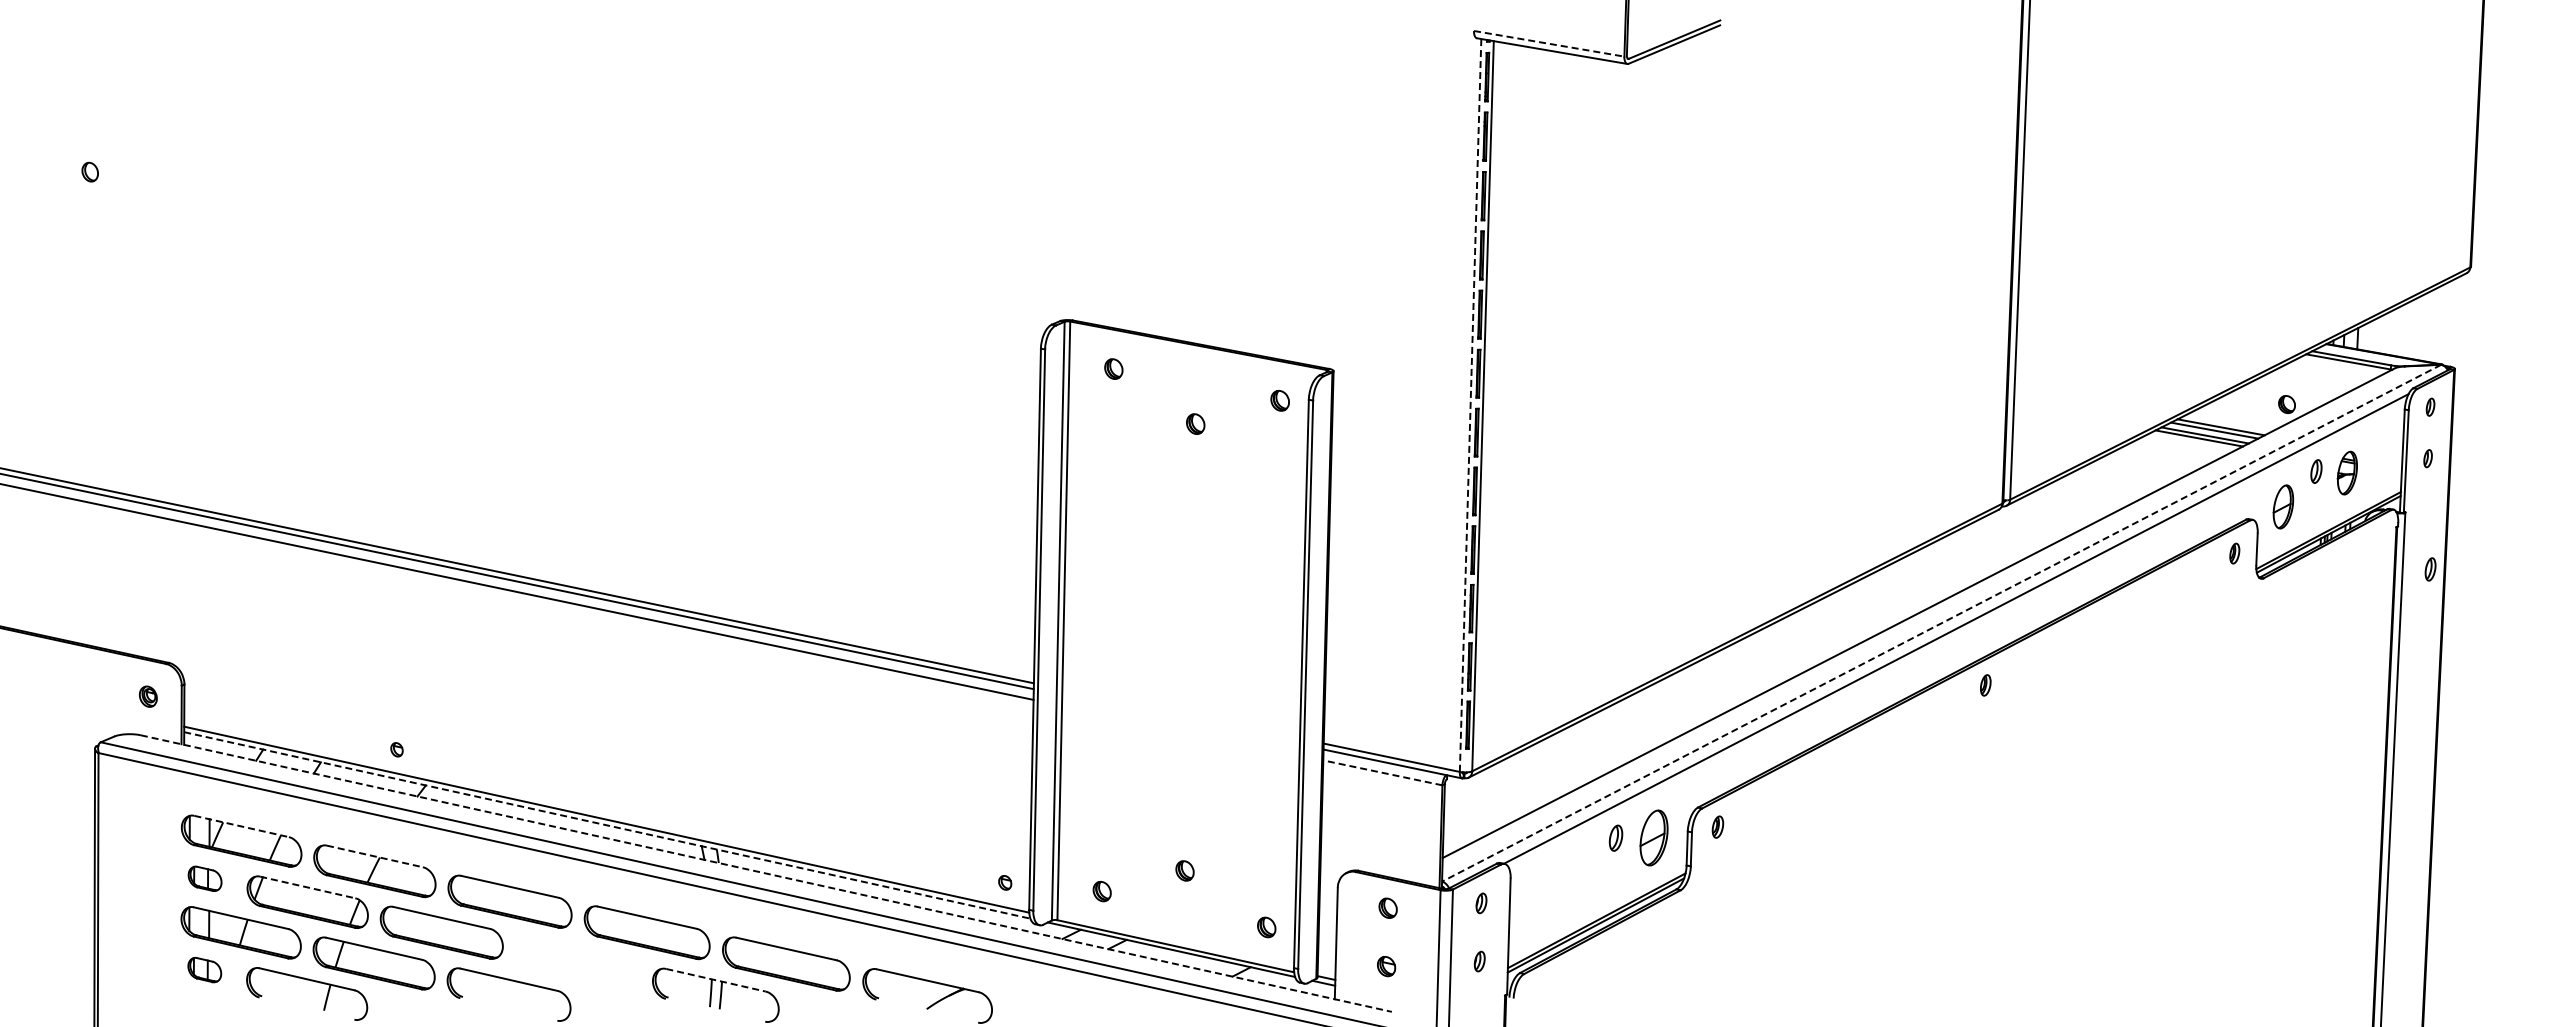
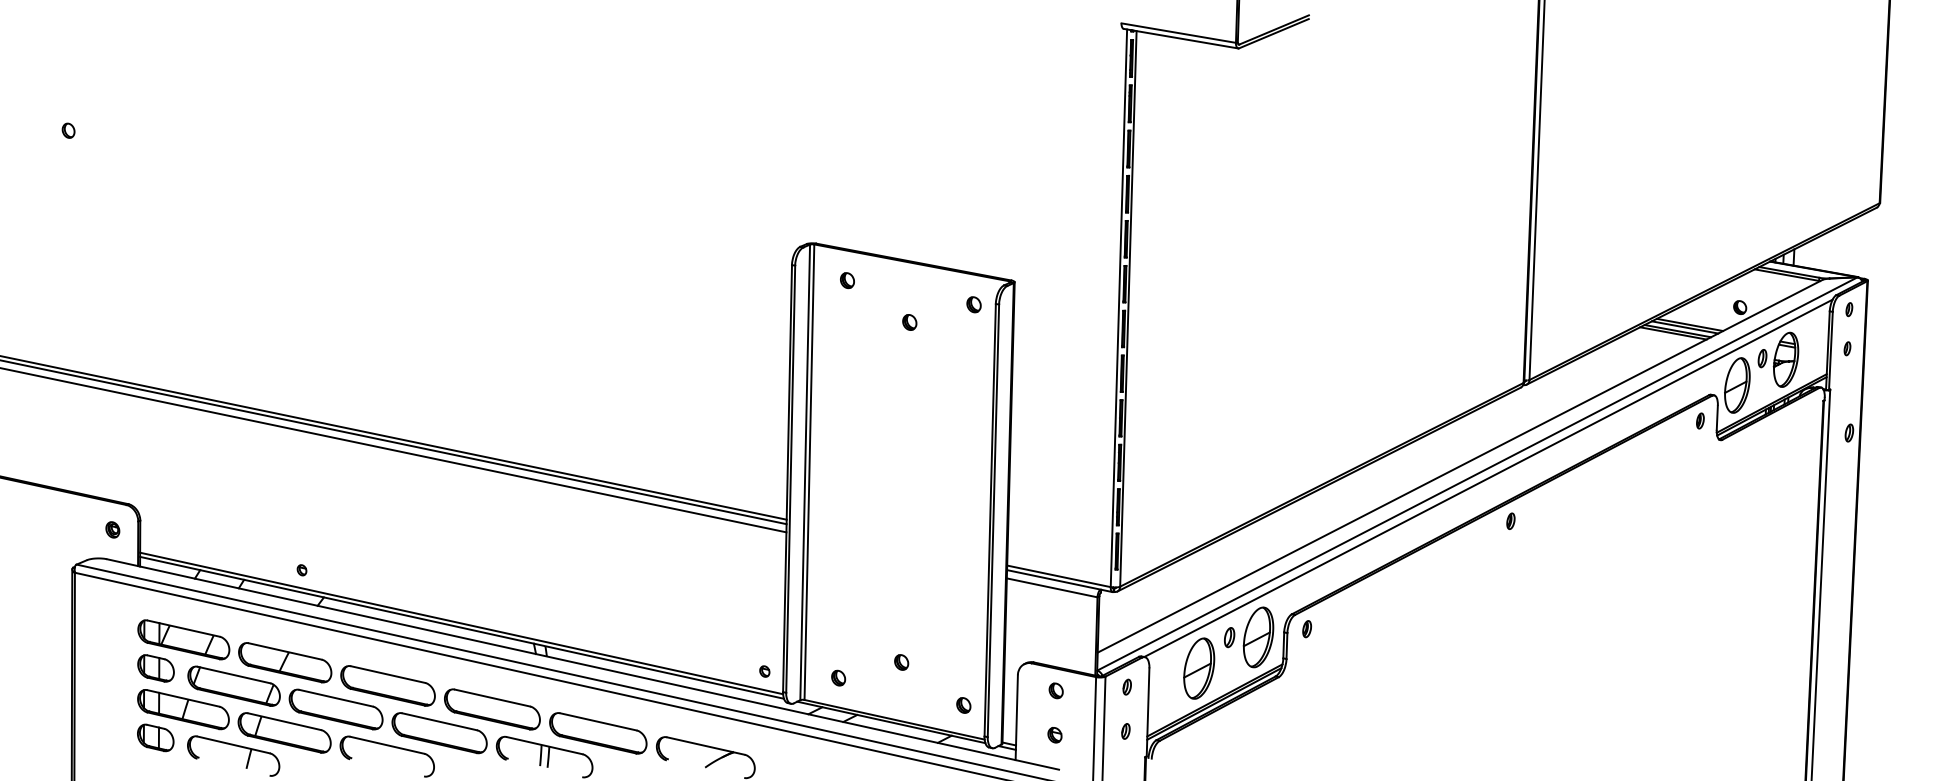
line: (1549, 43) -> (1178, 32), dashed -> solid
line: (1470, 405) -> (1118, 308), dashed -> solid
part: (2347, 472) -> (1786, 359), size x1.67
part: (2283, 506) -> (1737, 385), size x1.67
line: (1941, 623) -> (1477, 474), dashed -> solid
line: (1382, 772) -> (1051, 587), dashed -> solid
line: (607, 825) -> (462, 627), dashed -> solid
line: (242, 826) -> (184, 628), dashed -> solid
part: (1653, 837) -> (1258, 637), size x1.43
line: (375, 856) -> (285, 651), dashed -> solid
line: (766, 873) -> (583, 664), dashed -> solid
part: (204, 878) -> (155, 668), size x1.43
part: (1575, 878) -> (1198, 668), added
line: (307, 887) -> (233, 675), dashed -> solid
part: (577, 963) -> (439, 732), added
part: (204, 969) -> (155, 737), size x1.43
line: (716, 980) -> (545, 745), dashed -> solid

